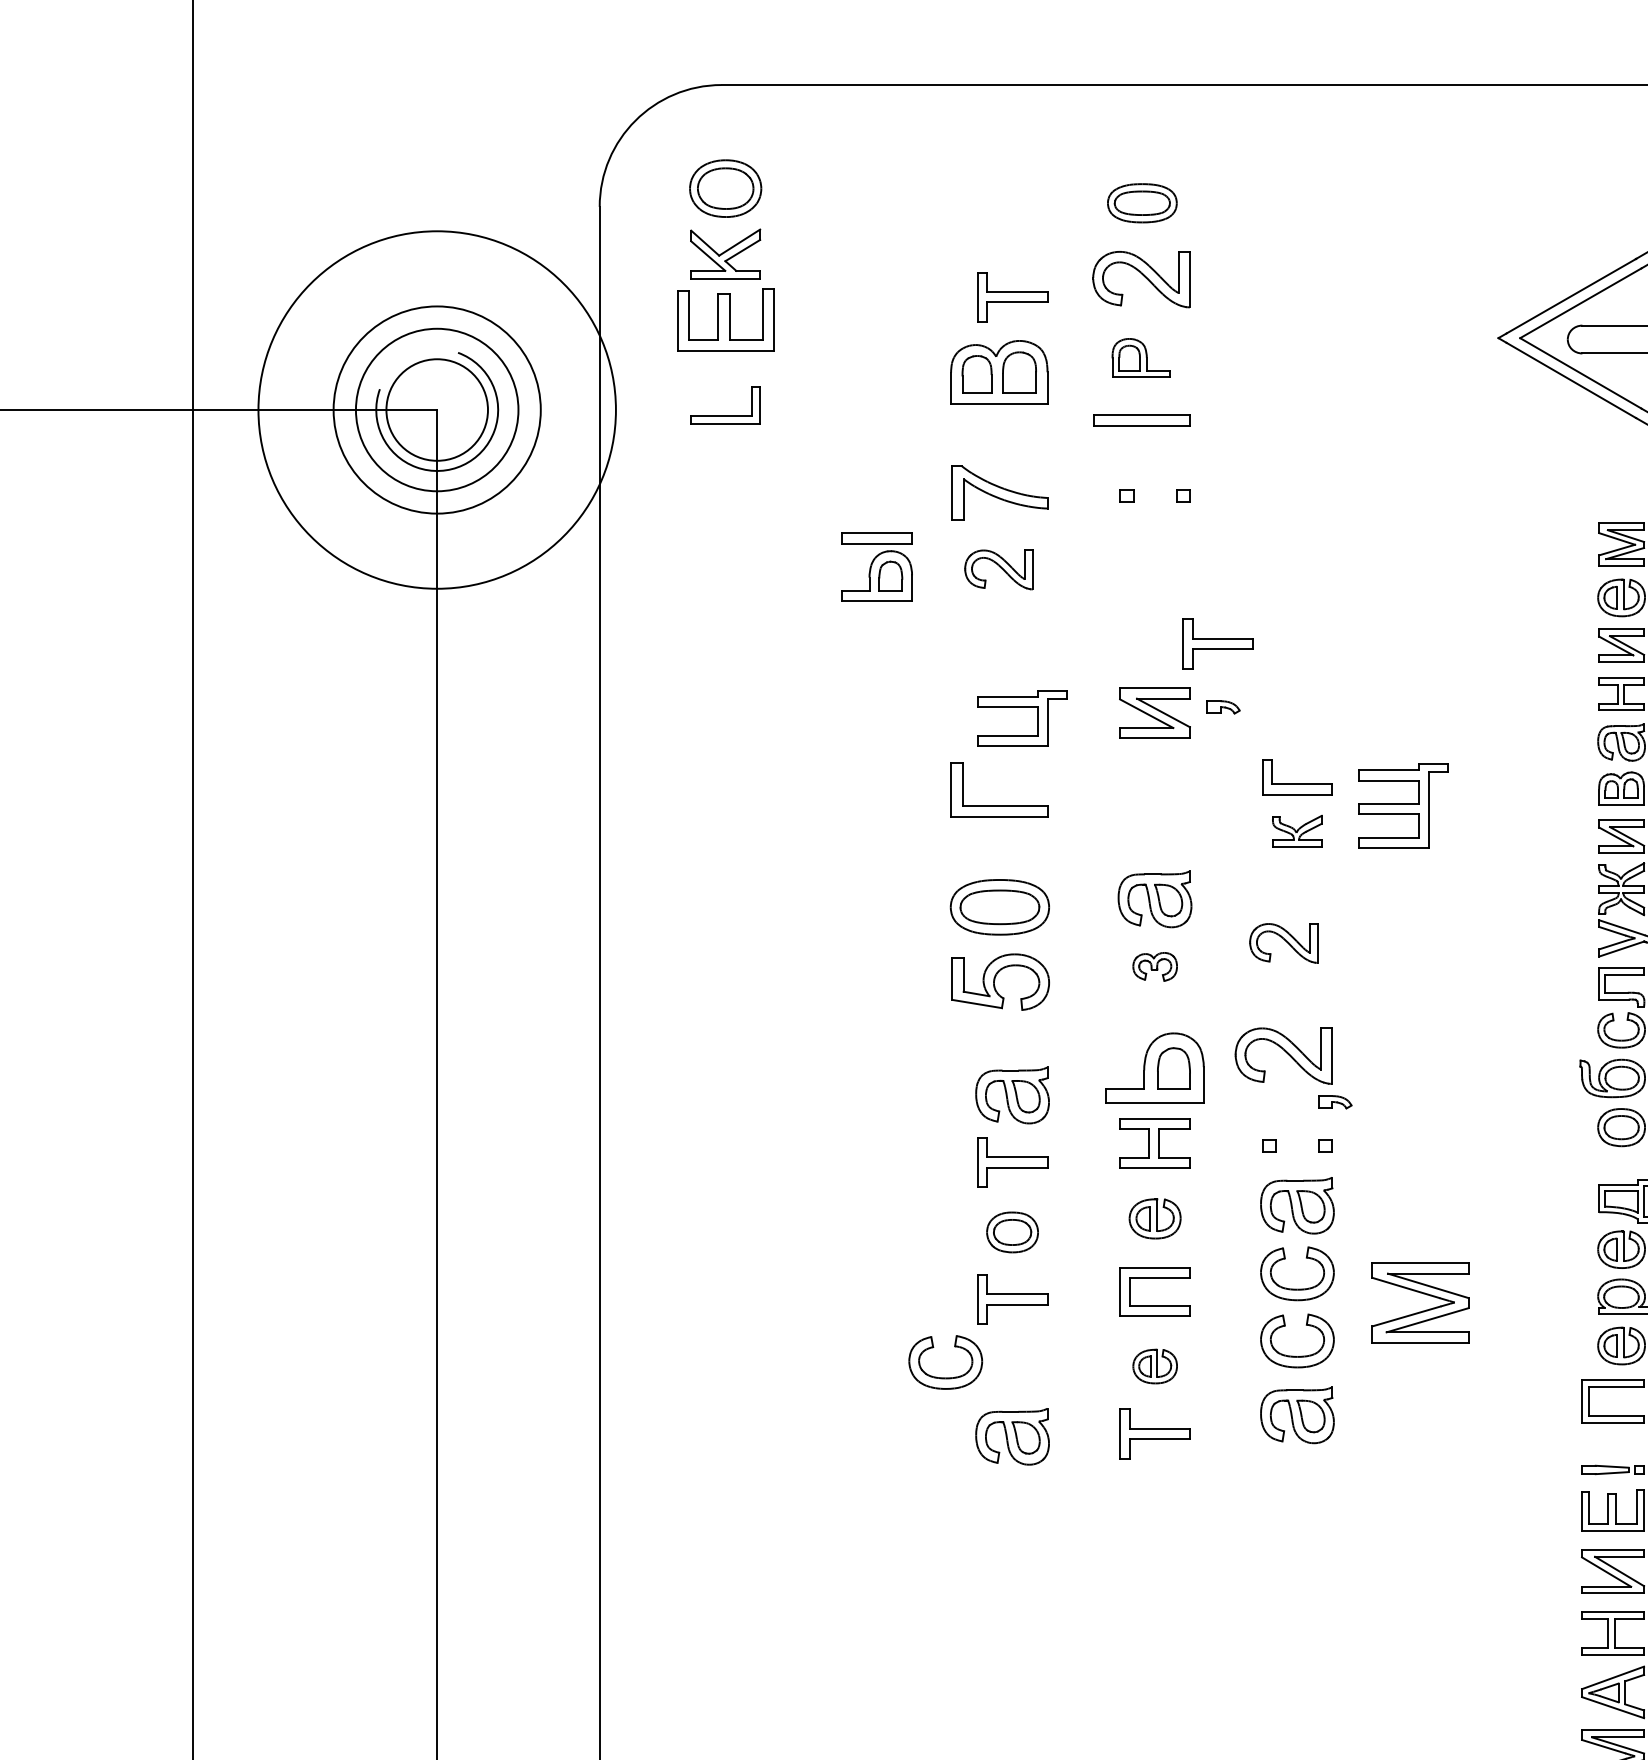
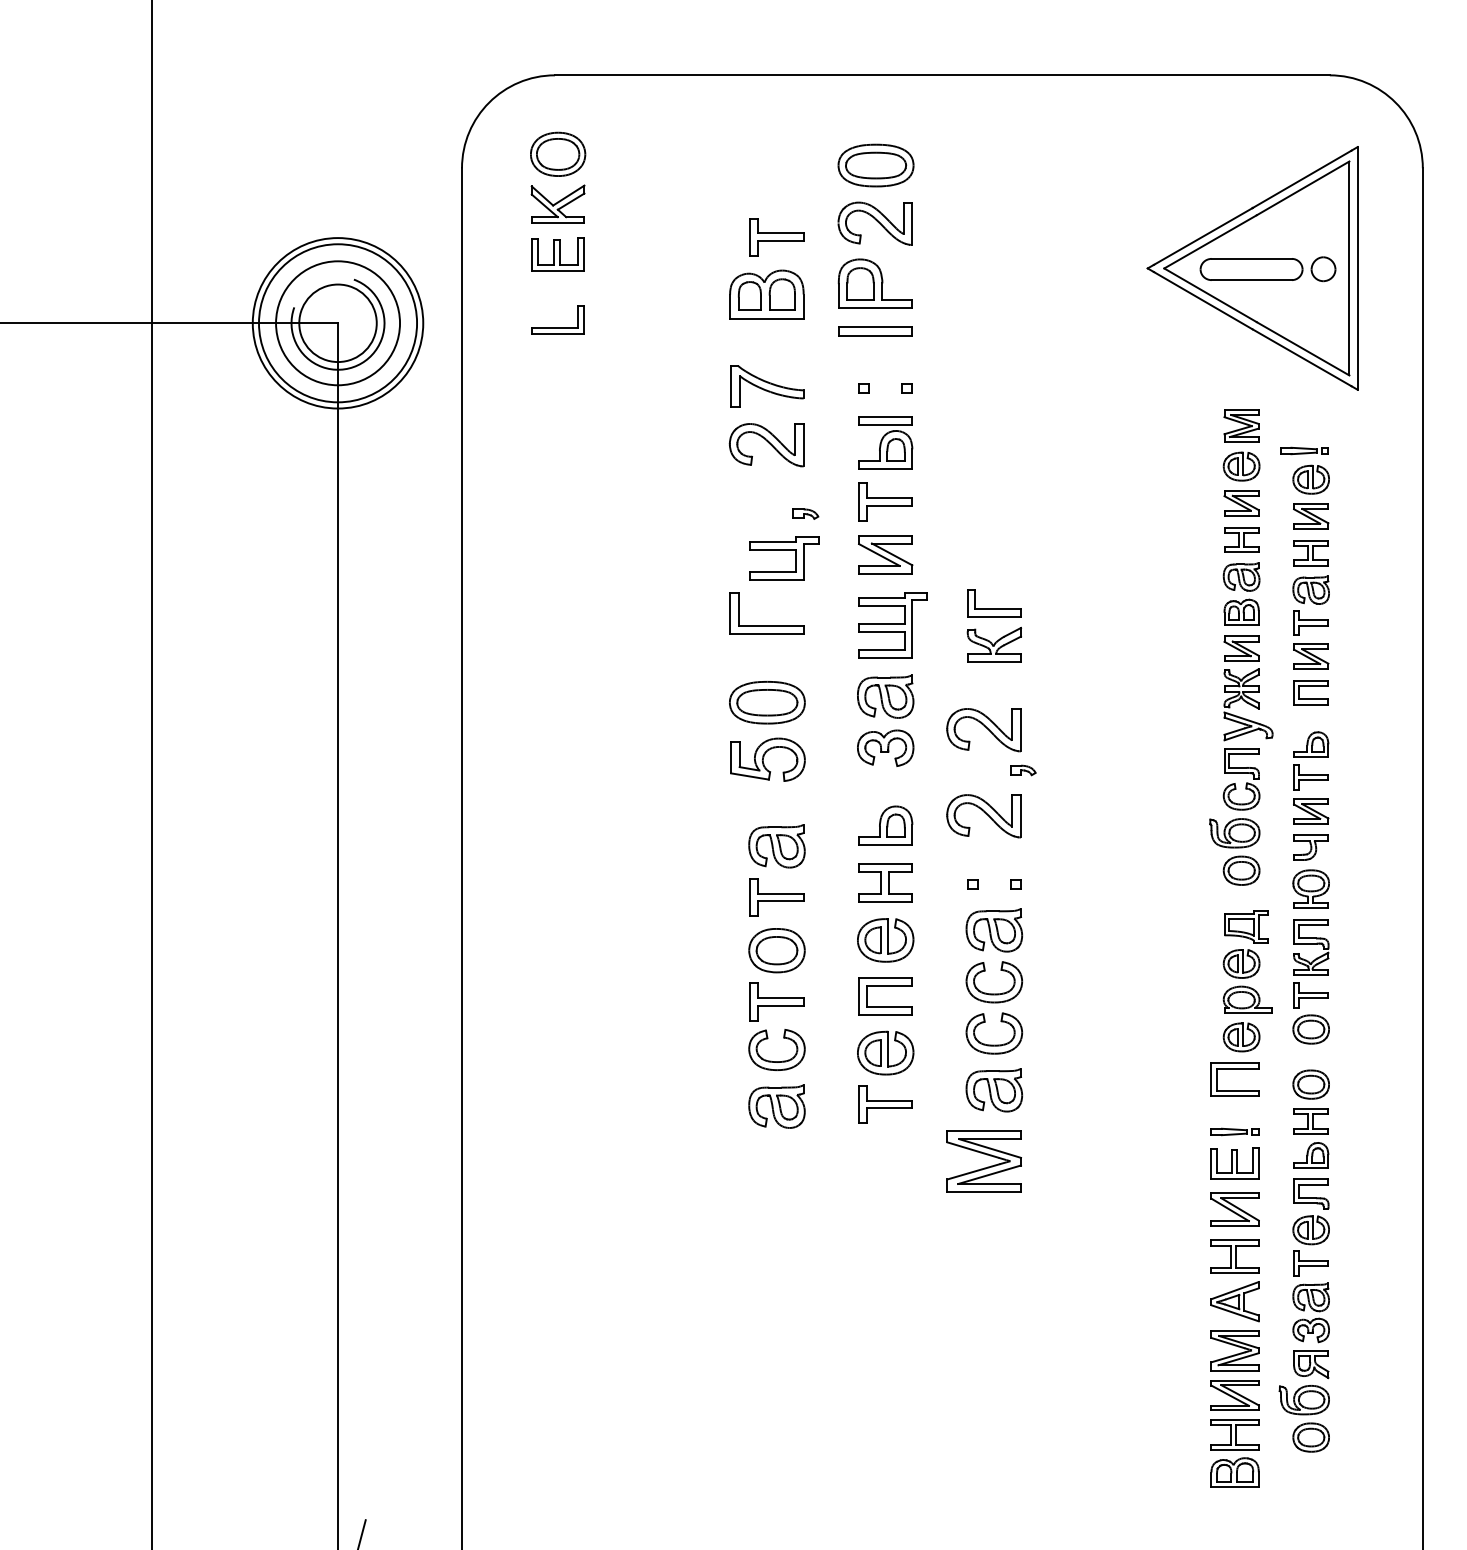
part: (1141, 203) -> (875, 165), size x1.43
part: (724, 319) -> (557, 254), size x0.71
part: (1140, 357) -> (874, 283), size x1.67
circle: (436, 410) -> (337, 323), size x0.62
part: (876, 566) -> (885, 442), moved
part: (998, 570) -> (766, 445), size x1.43
part: (1217, 643) -> (885, 501), moved
part: (1222, 706) -> (805, 513), moved
part: (1402, 806) -> (892, 625), moved
part: (1296, 831) -> (993, 644), size x1.43
part: (1283, 943) -> (983, 730), size x1.43
part: (1154, 966) -> (885, 747), size x1.67
part: (1154, 1068) -> (885, 825), size x0.71
part: (1335, 1102) -> (1023, 770), moved
part: (1154, 1218) -> (885, 940), size x1.43
part: (1011, 1232) -> (776, 950), size x1.43
part: (1420, 1310) -> (984, 1167), moved
part: (1154, 1365) -> (885, 1052), size x1.67
part: (945, 1377) -> (776, 1061), moved

